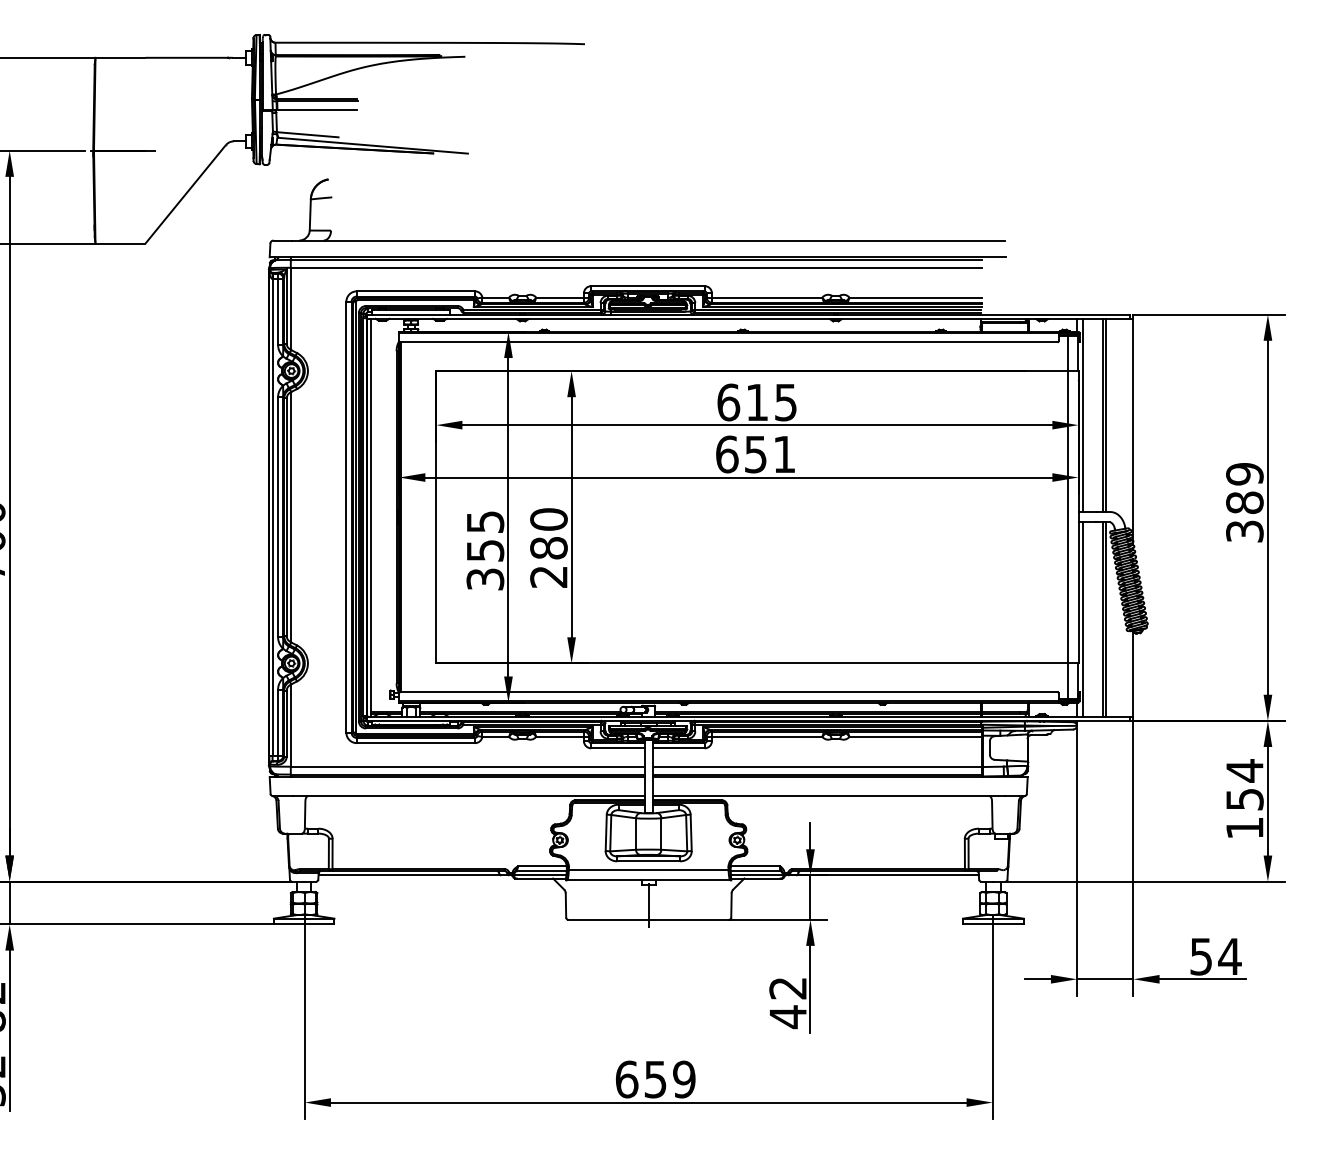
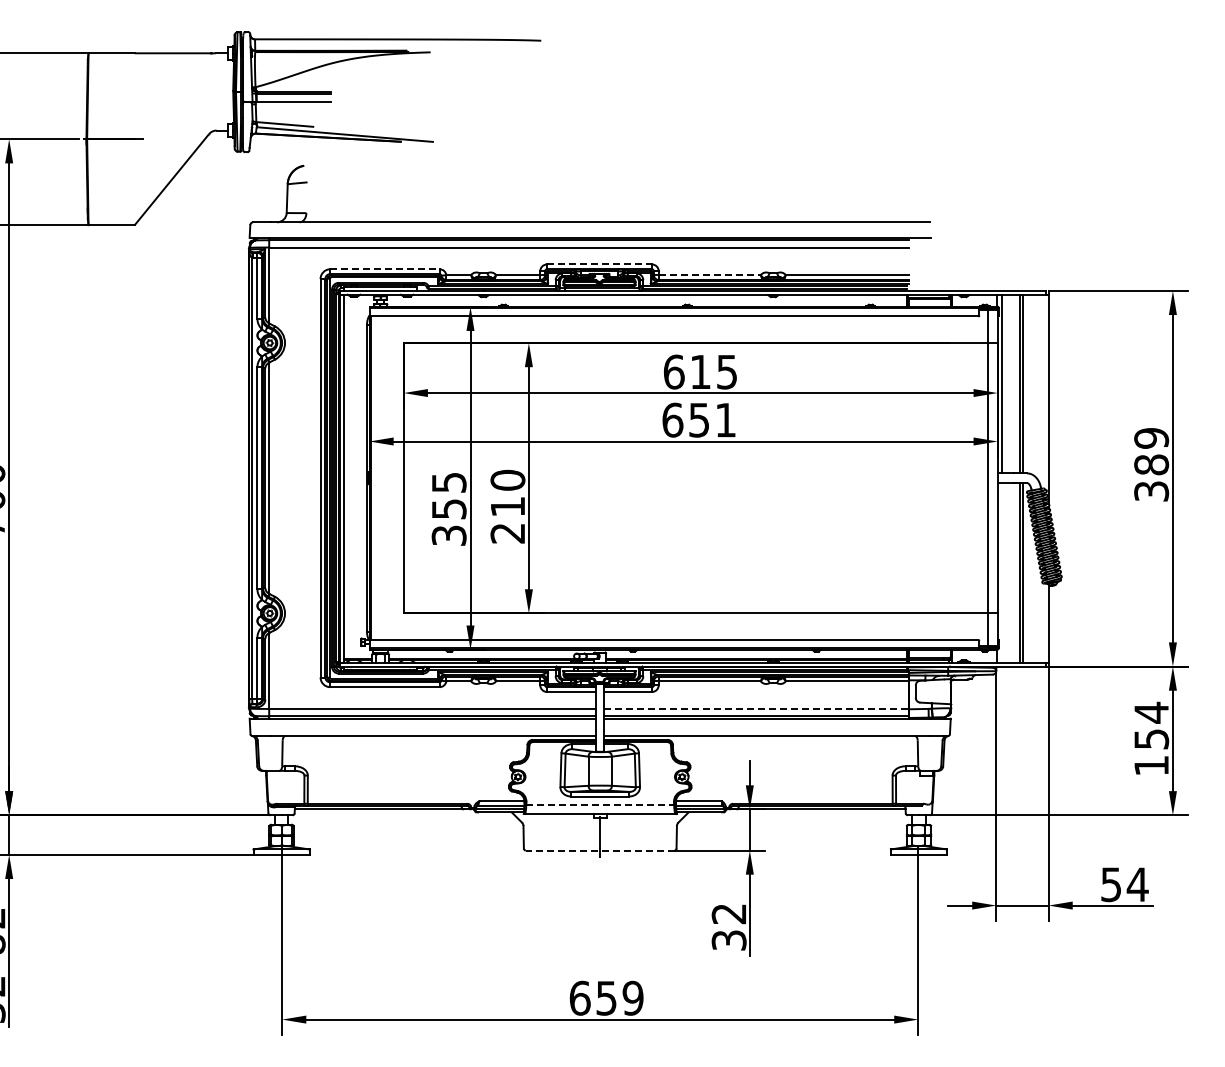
line: (649, 286) -> (600, 264), solid -> dashed
line: (415, 291) -> (384, 269), solid -> dashed
line: (767, 298) -> (710, 275), solid -> dashed
text: (548, 547) -> (507, 506), 280 -> 210
line: (1083, 619) -> (1002, 572), removed
line: (817, 766) -> (756, 708), solid -> dashed
line: (649, 870) -> (600, 804), solid -> dashed
line: (647, 919) -> (599, 850), solid -> dashed
text: (787, 1017) -> (728, 940), 42 -> 32

